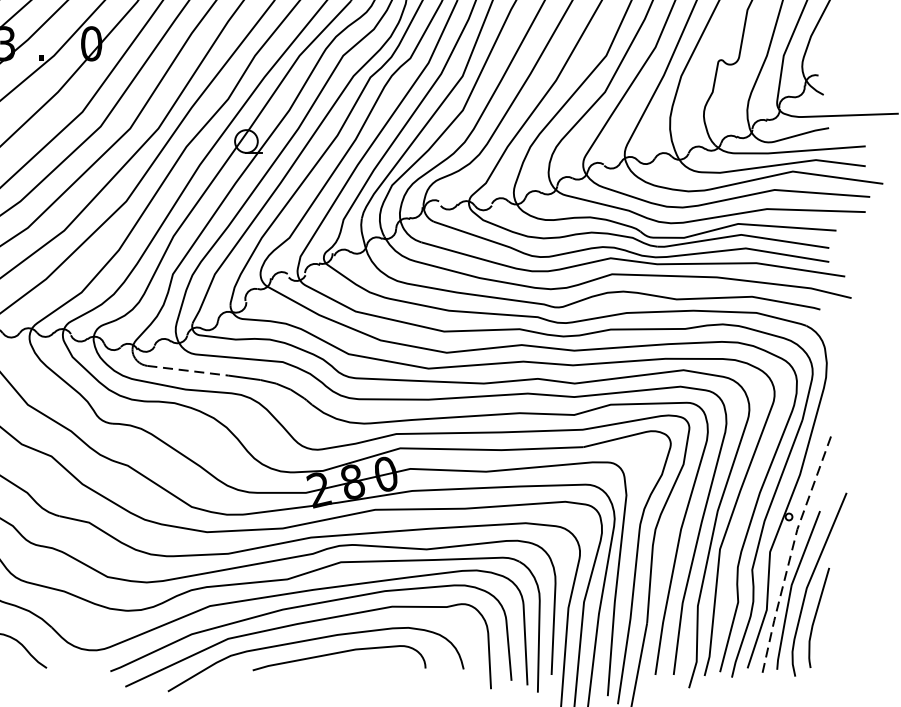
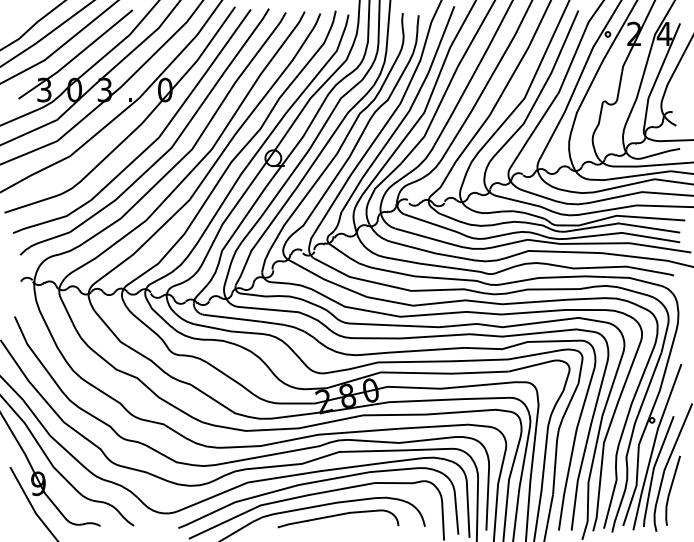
line: (187, 371) -> (232, 318), dashed -> solid
line: (791, 554) -> (653, 446), dashed -> solid

